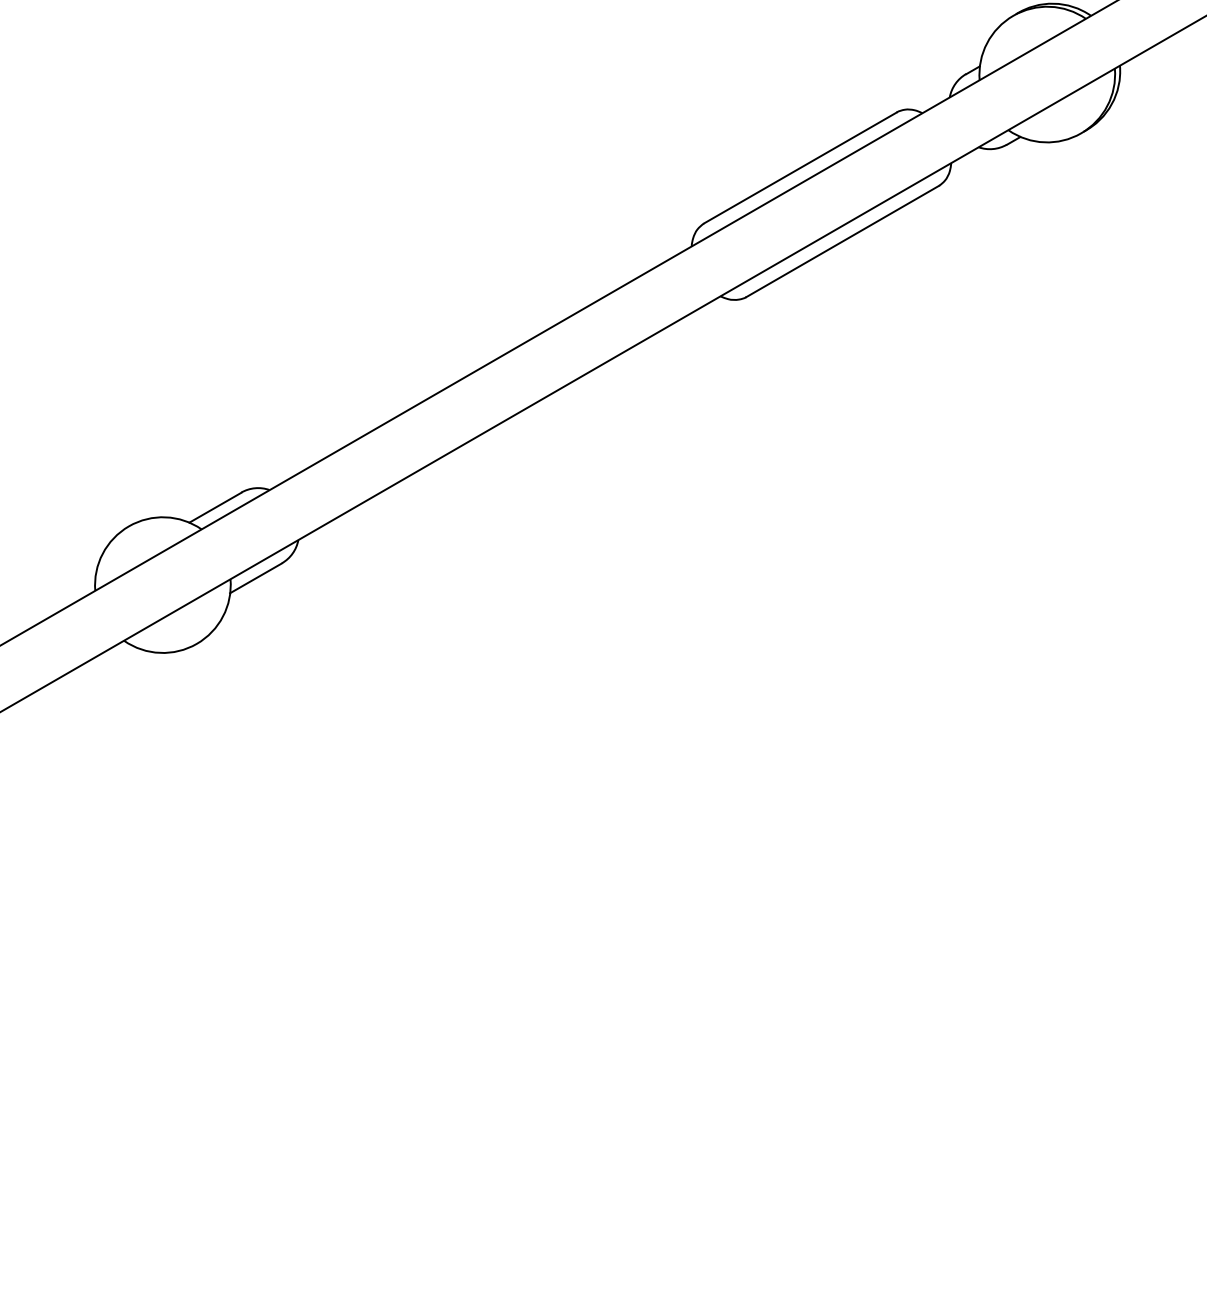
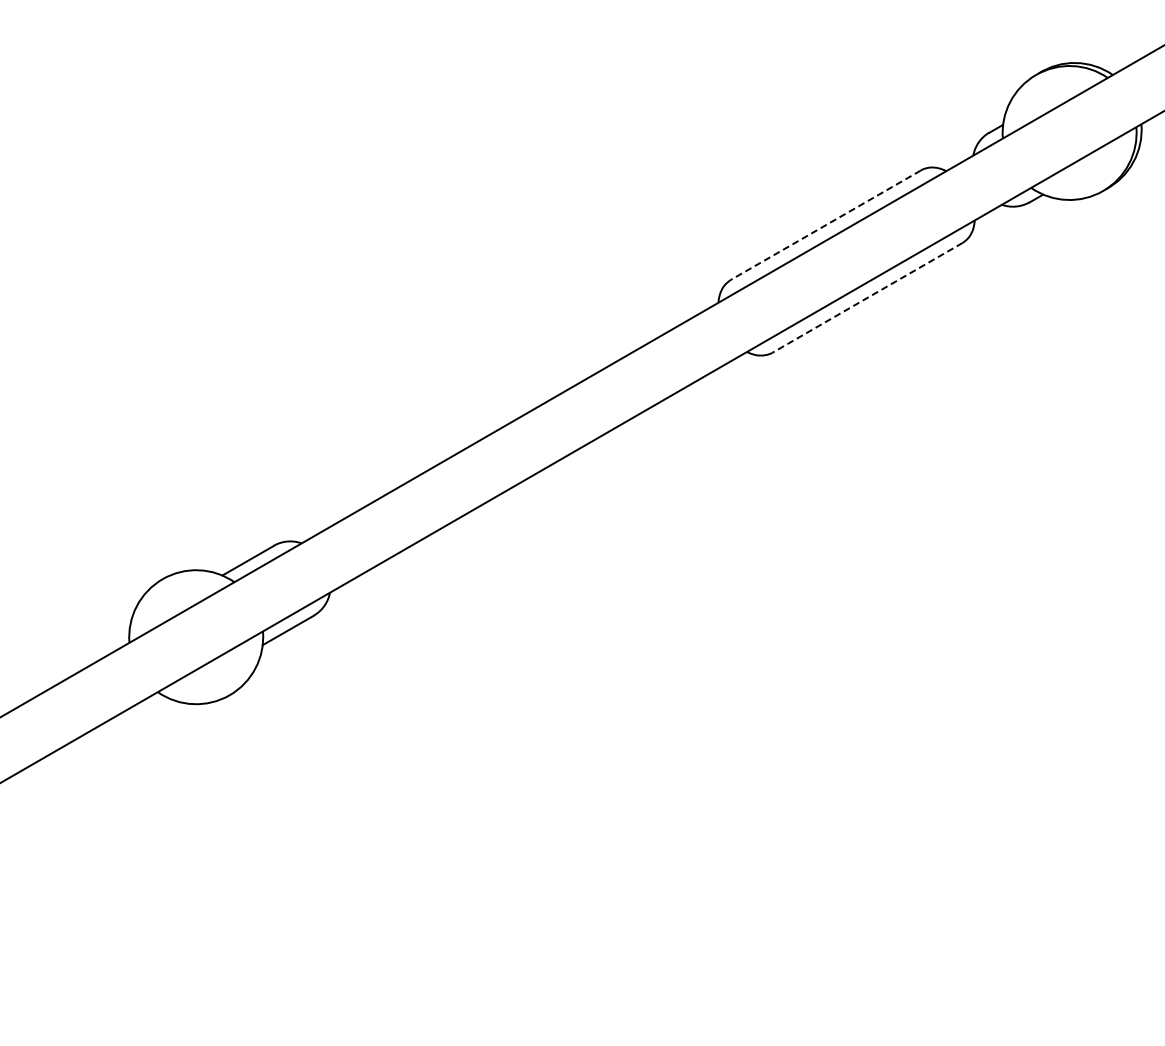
line: (799, 168) -> (824, 225), solid -> dashed
line: (842, 241) -> (867, 297), solid -> dashed

